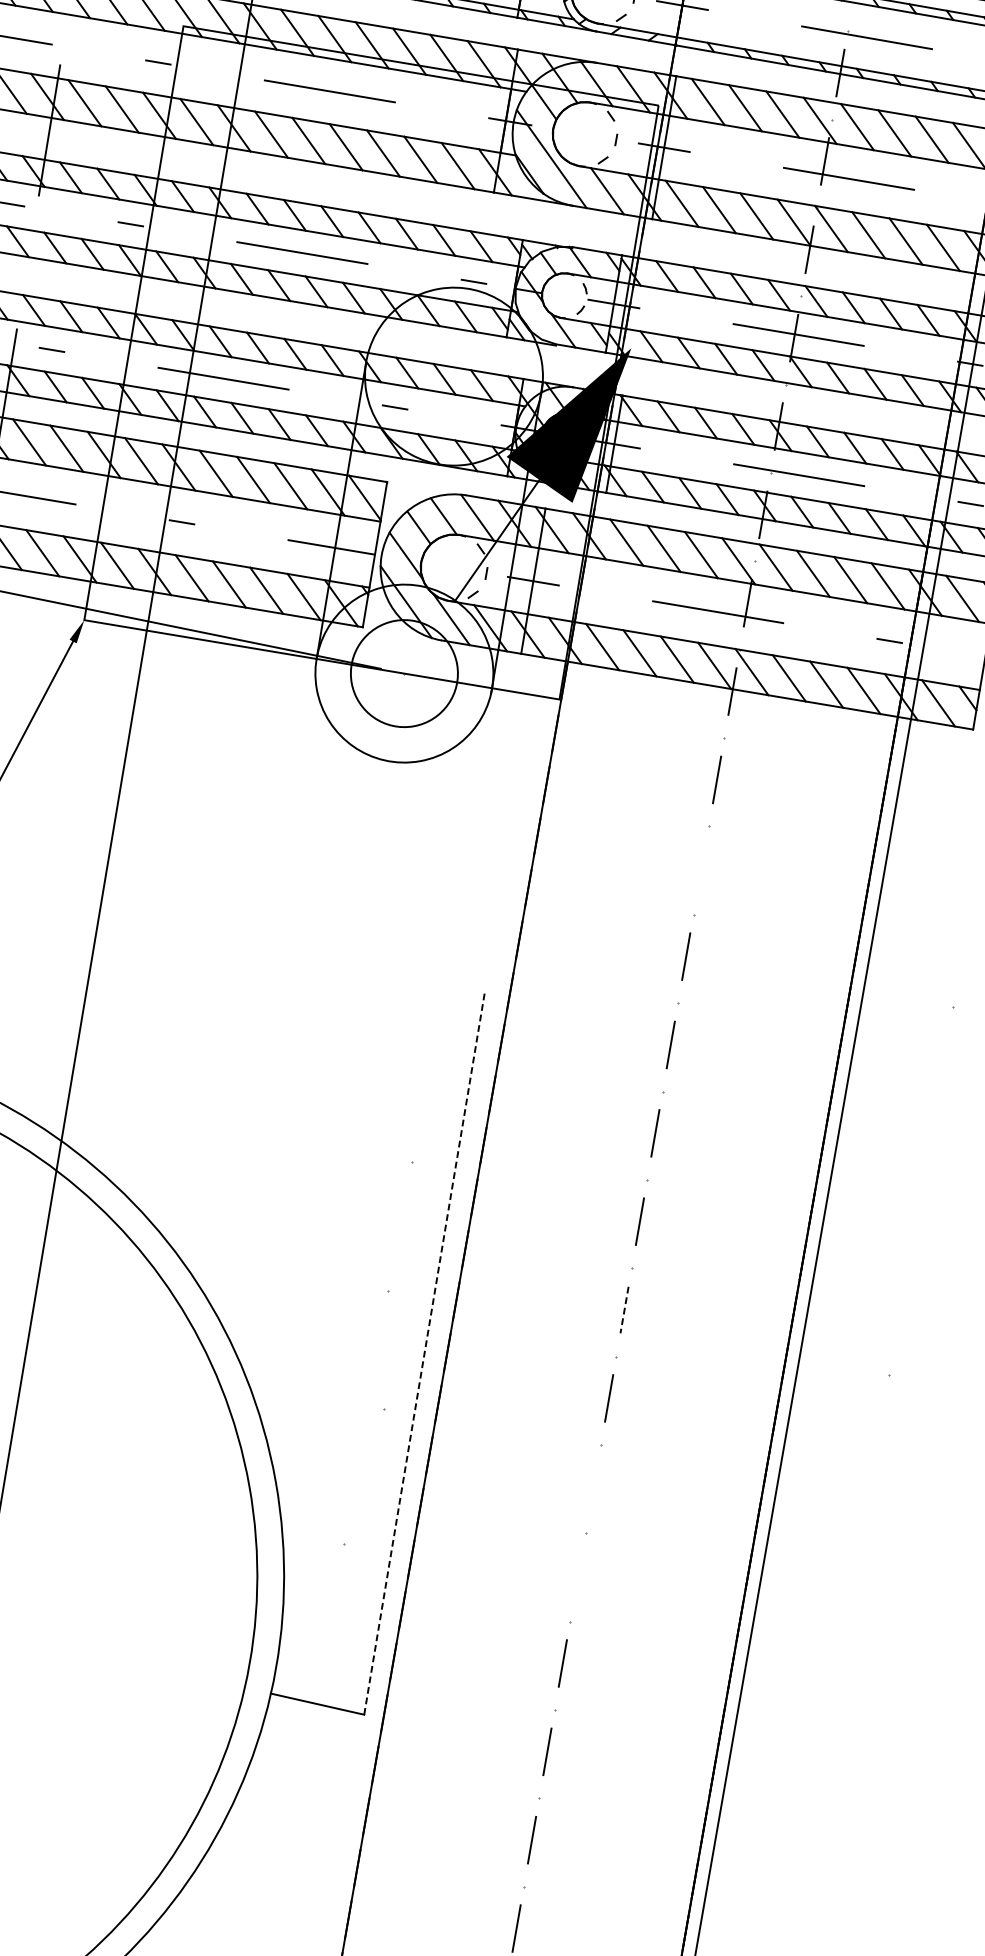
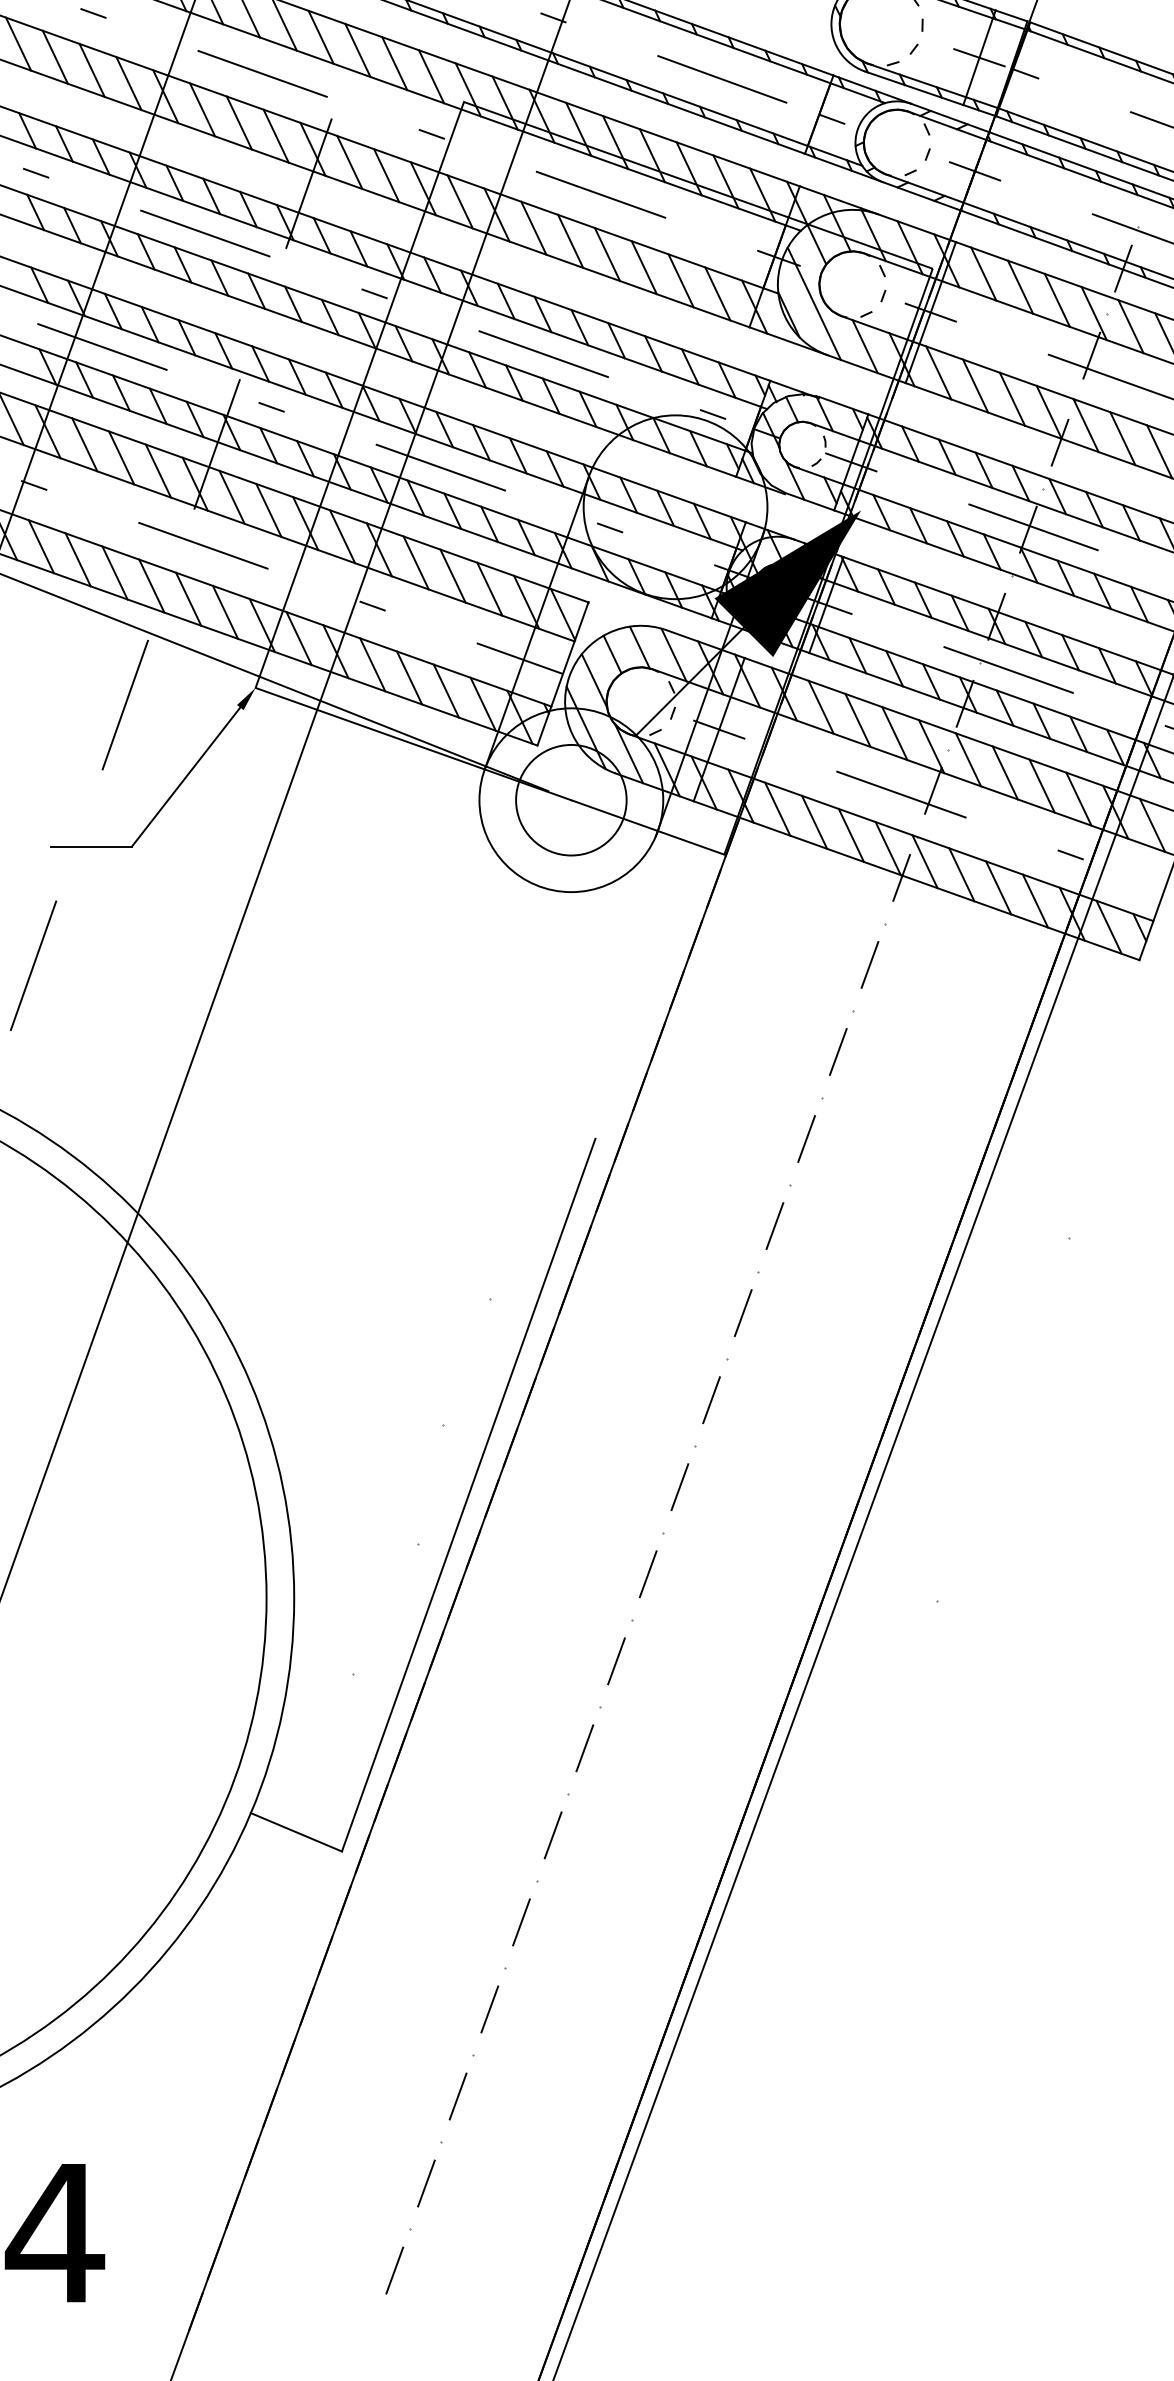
line: (700, 867) -> (837, 1051), added
line: (624, 1310) -> (679, 1487), dashed -> solid
line: (424, 1352) -> (468, 1494), dashed -> solid
line: (593, 1486) -> (616, 1661), added
line: (577, 1575) -> (584, 1748), added

